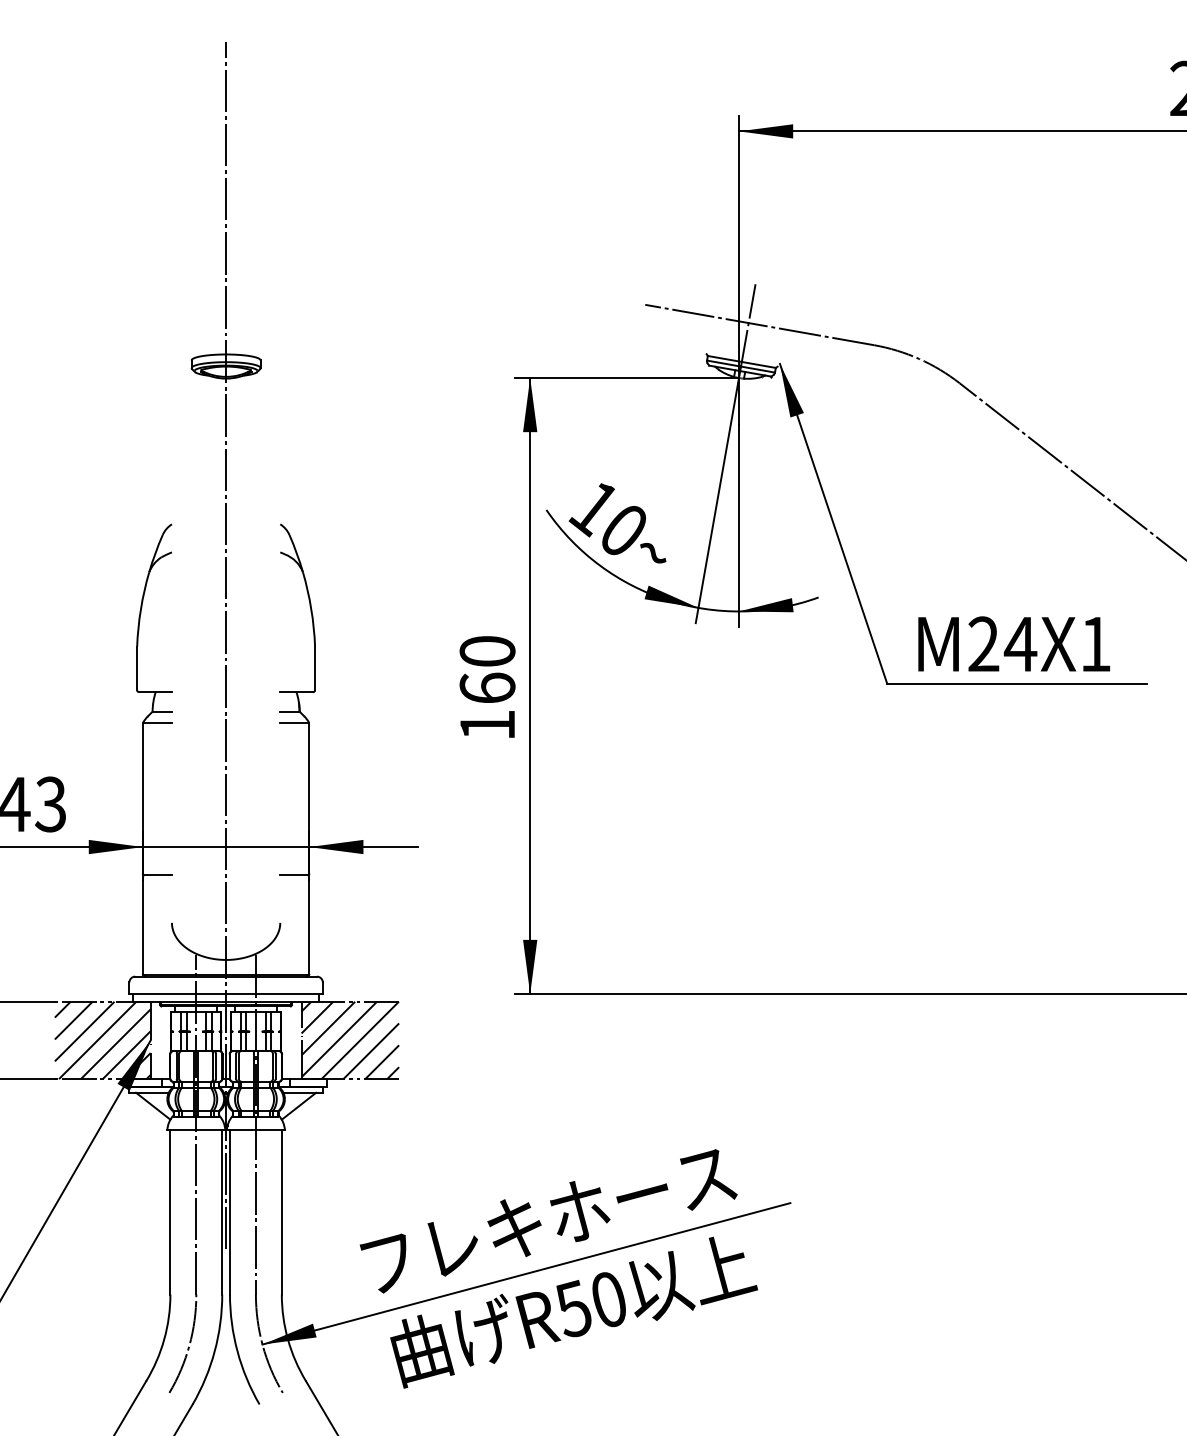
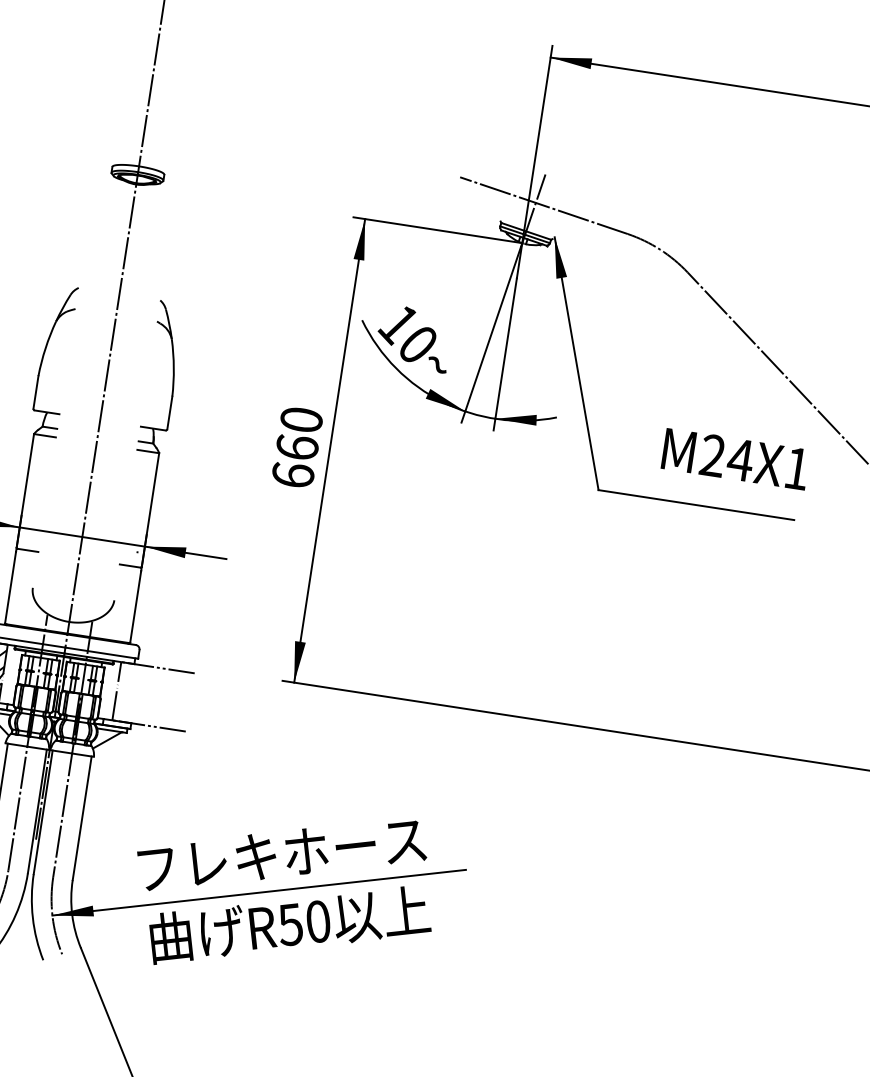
text: (1014, 643) -> (736, 458), moved
text: (487, 724) -> (293, 474), 160 -> 660
hatch: (350, 1040) -> (153, 696), removed

